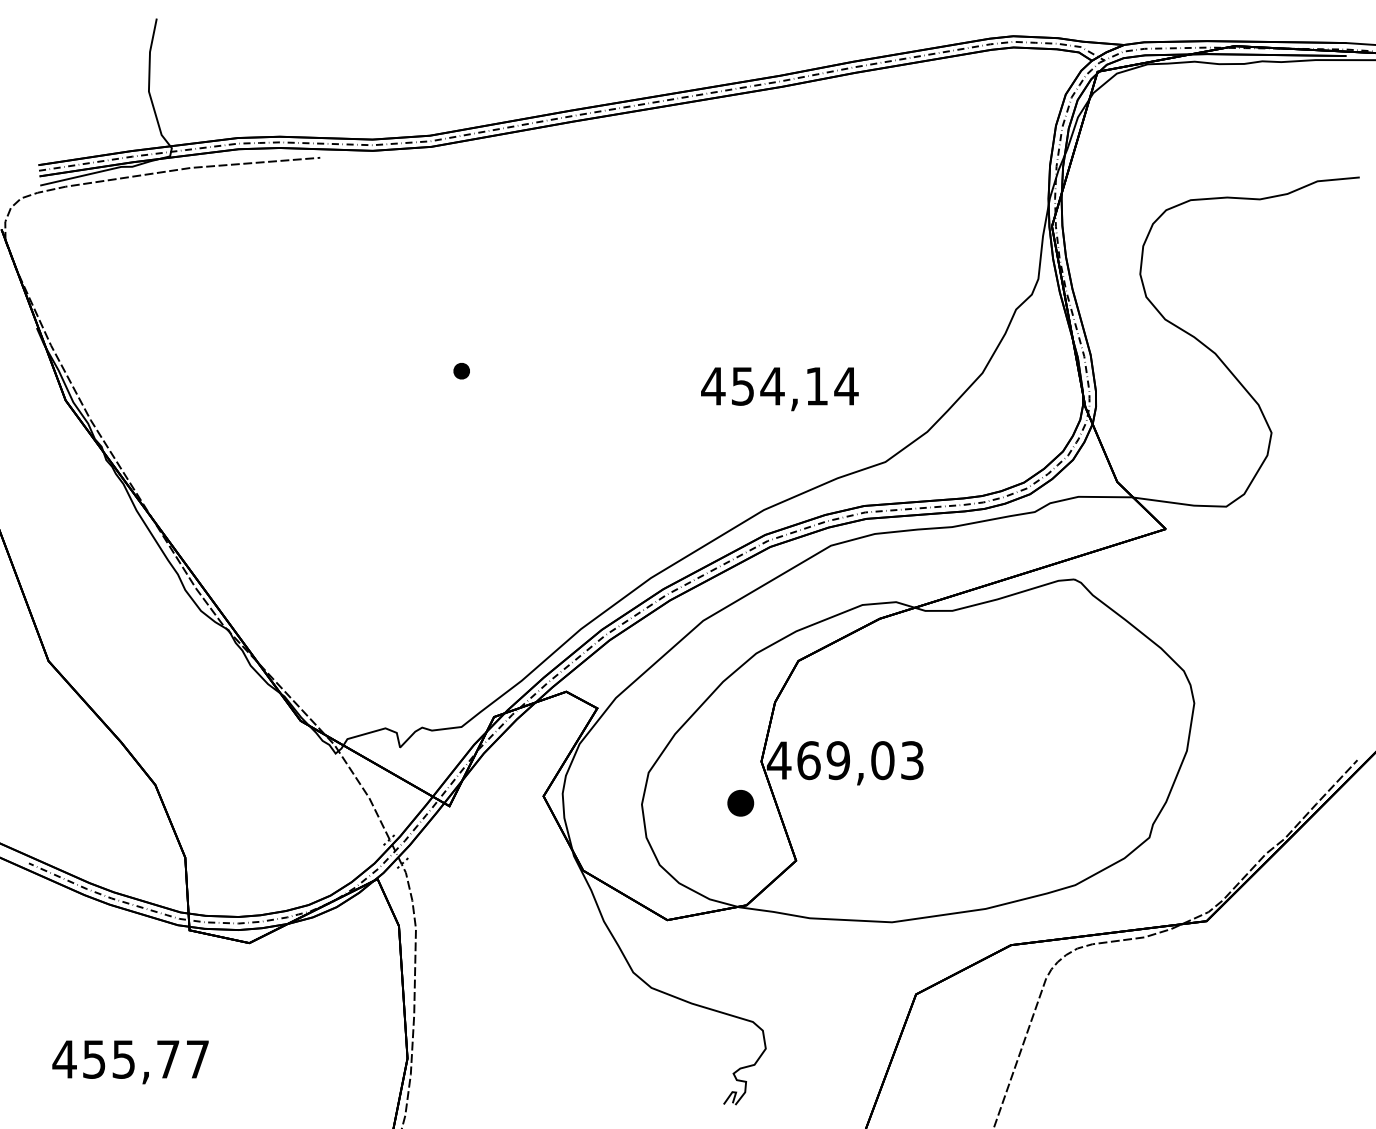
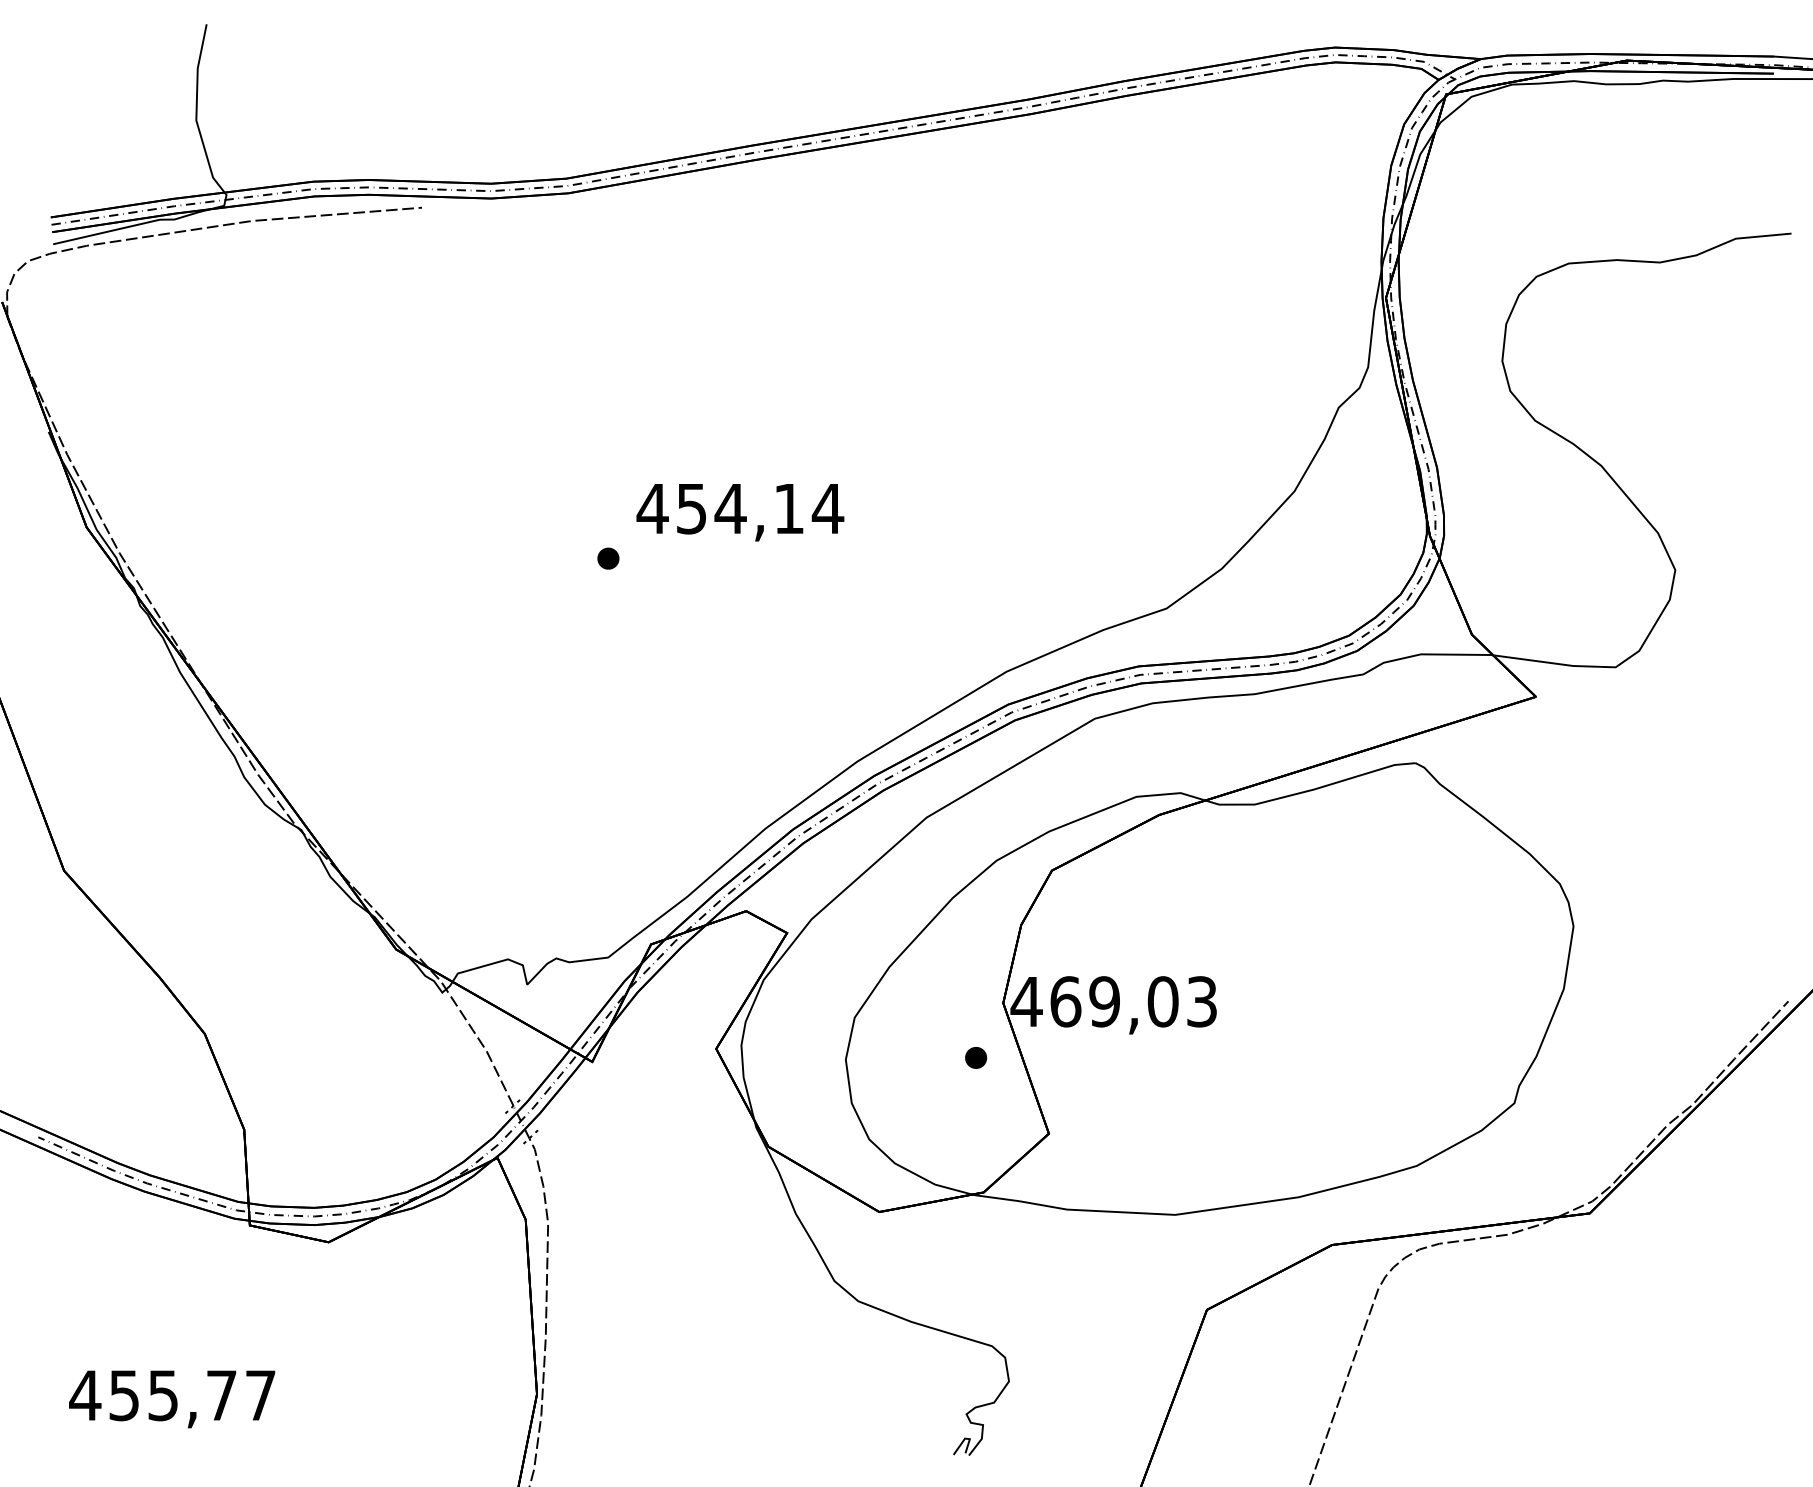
part: (461, 371) -> (608, 559), moved
text: (779, 389) -> (739, 512), moved
part: (740, 802) -> (975, 1057), size x0.62

